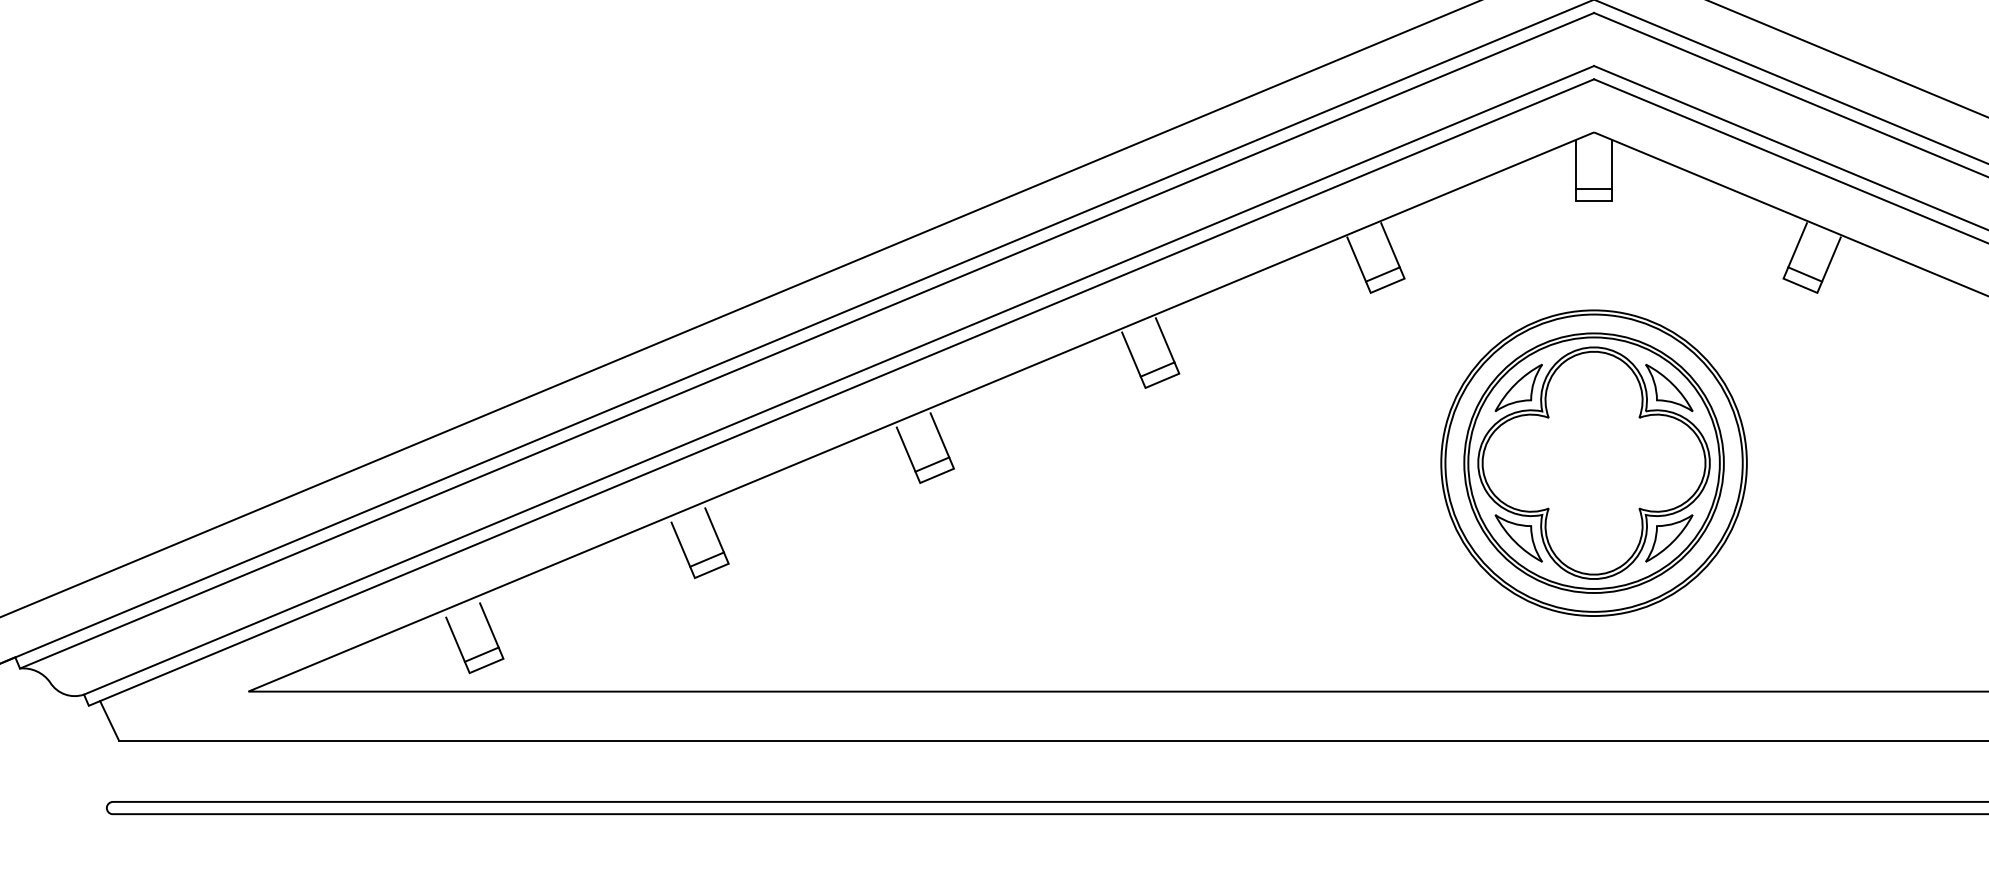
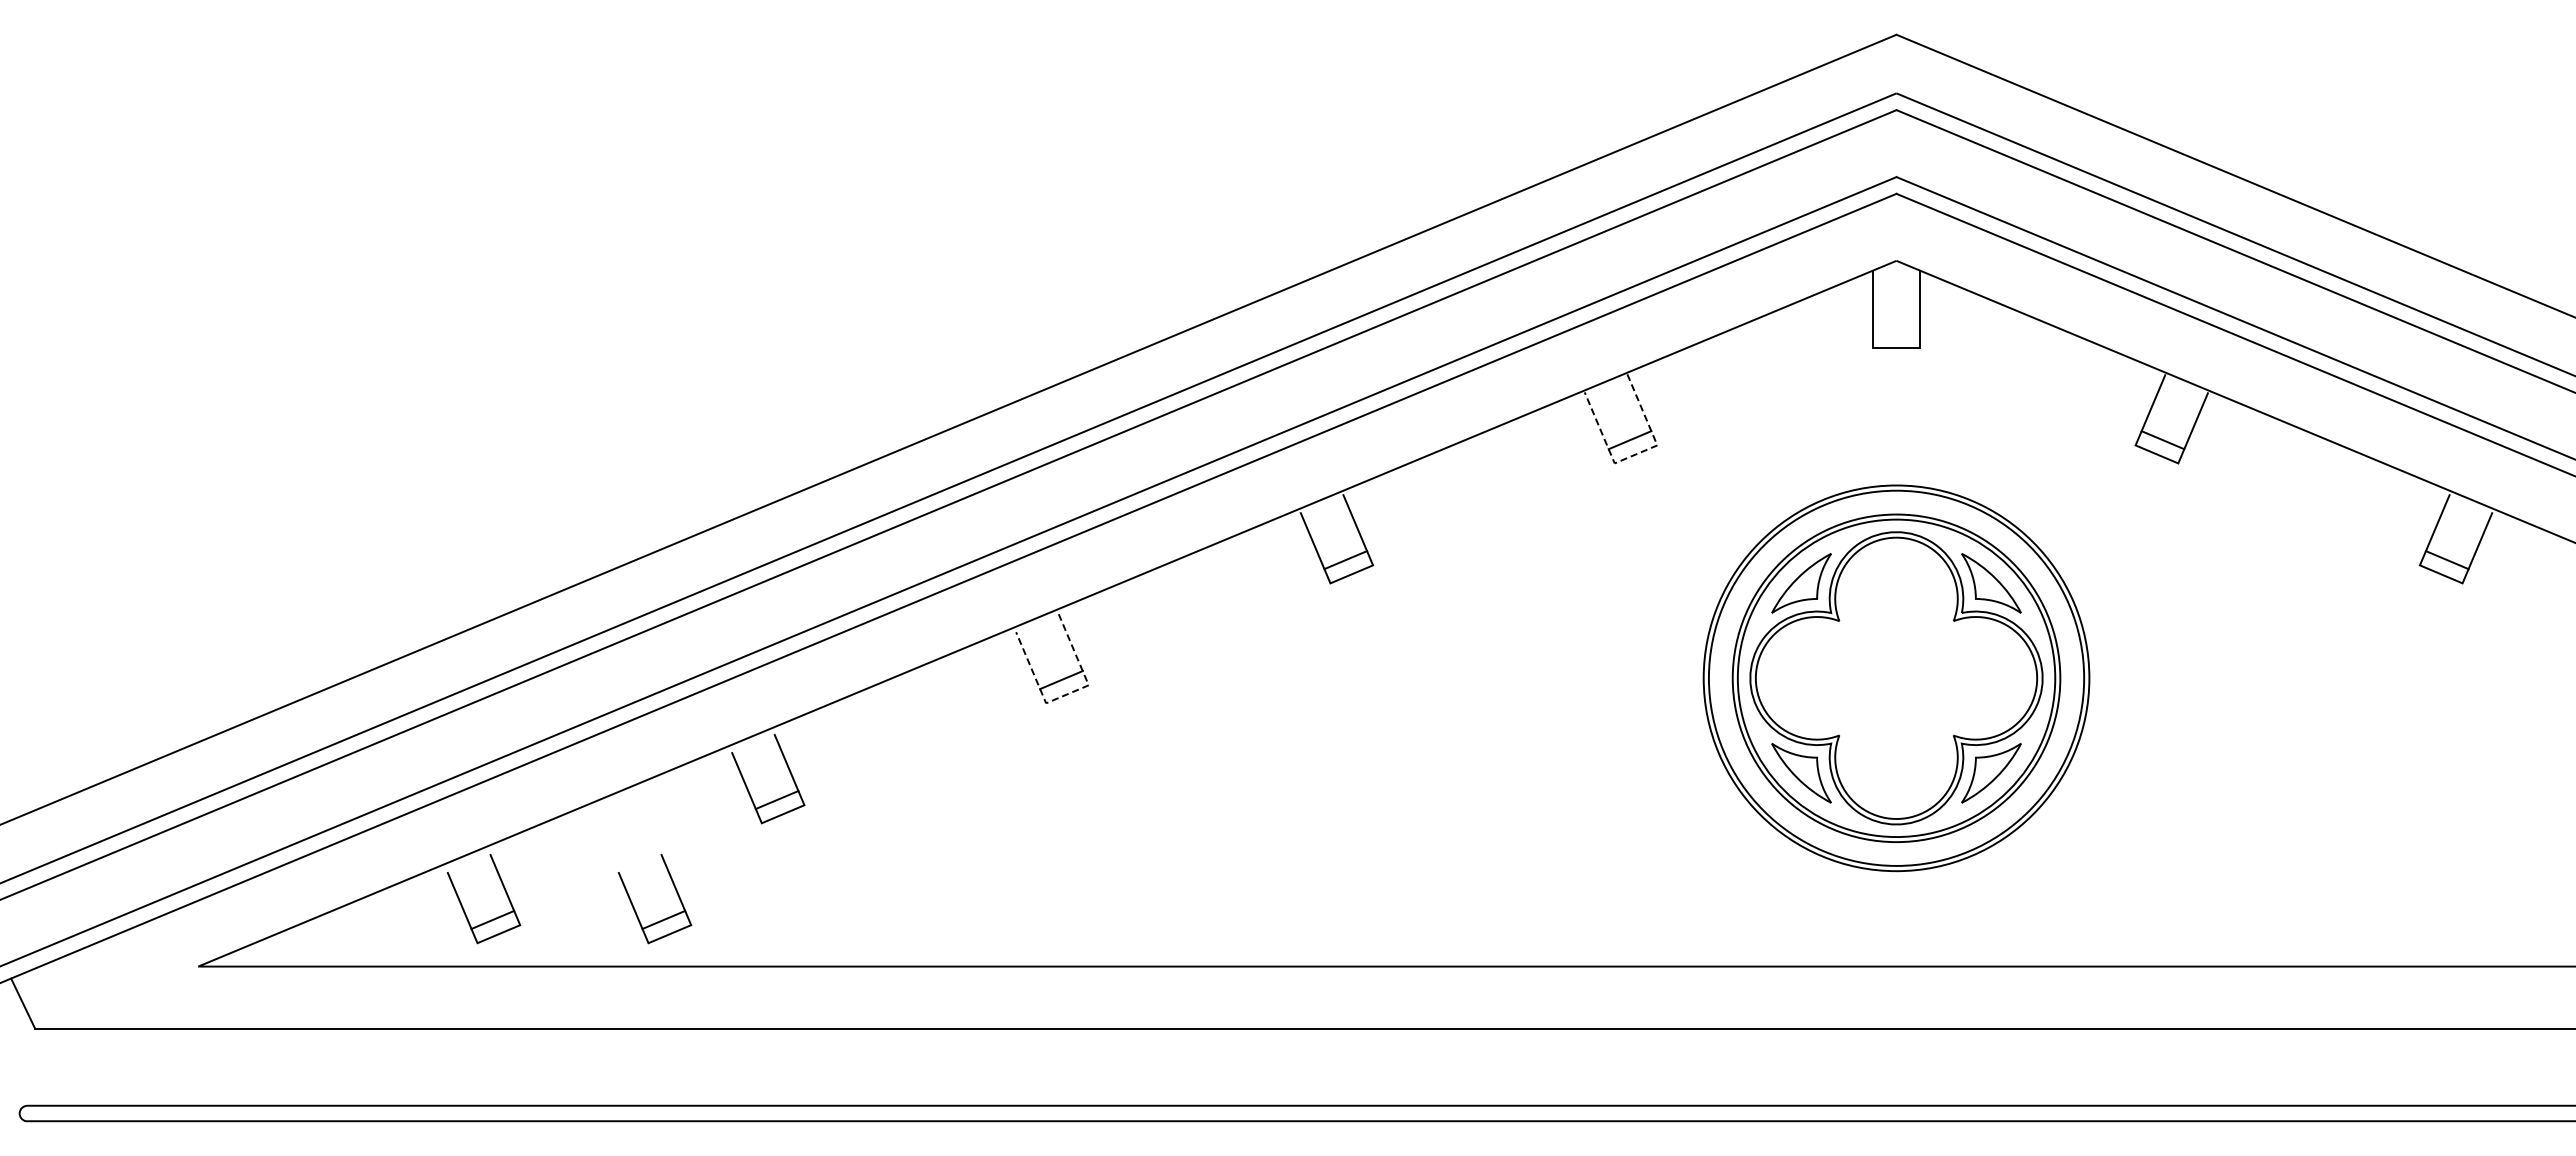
line: (1594, 189) -> (1896, 332), removed
line: (1387, 285) -> (1635, 454), solid -> dashed
line: (936, 476) -> (1066, 694), solid -> dashed
part: (594, 646) -> (635, 909), added

